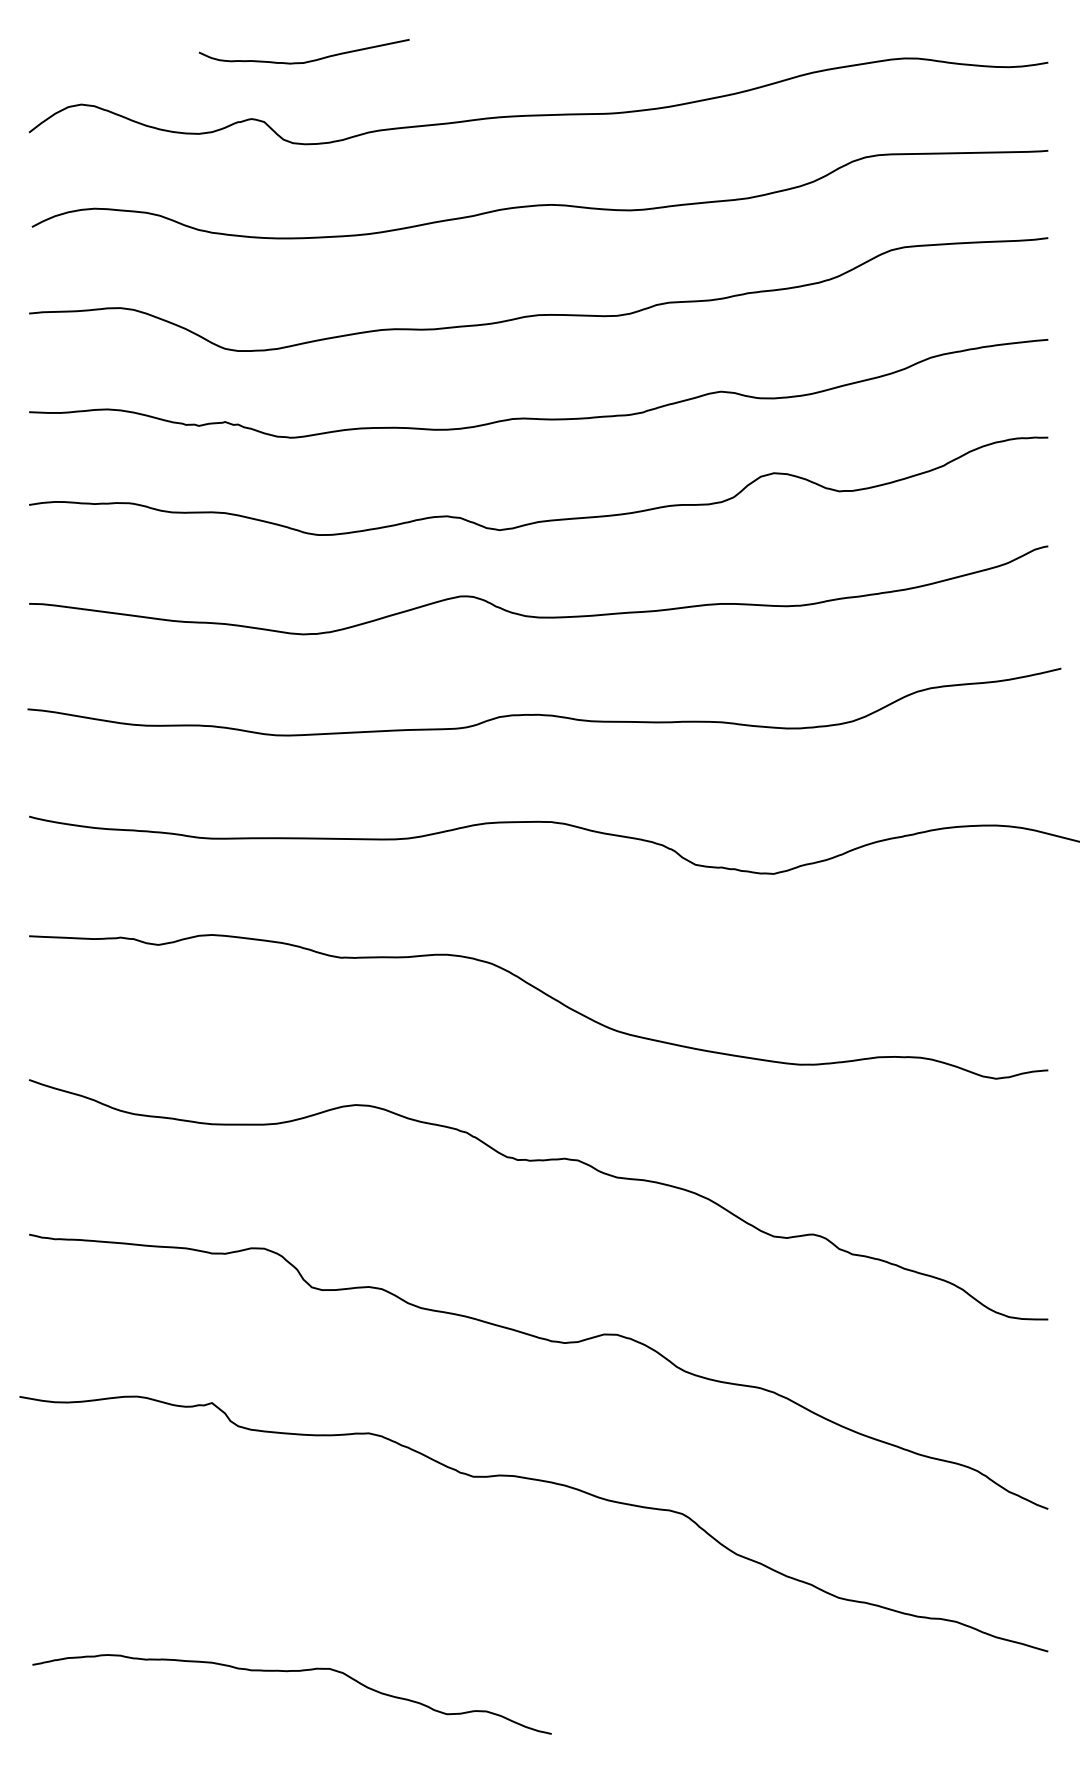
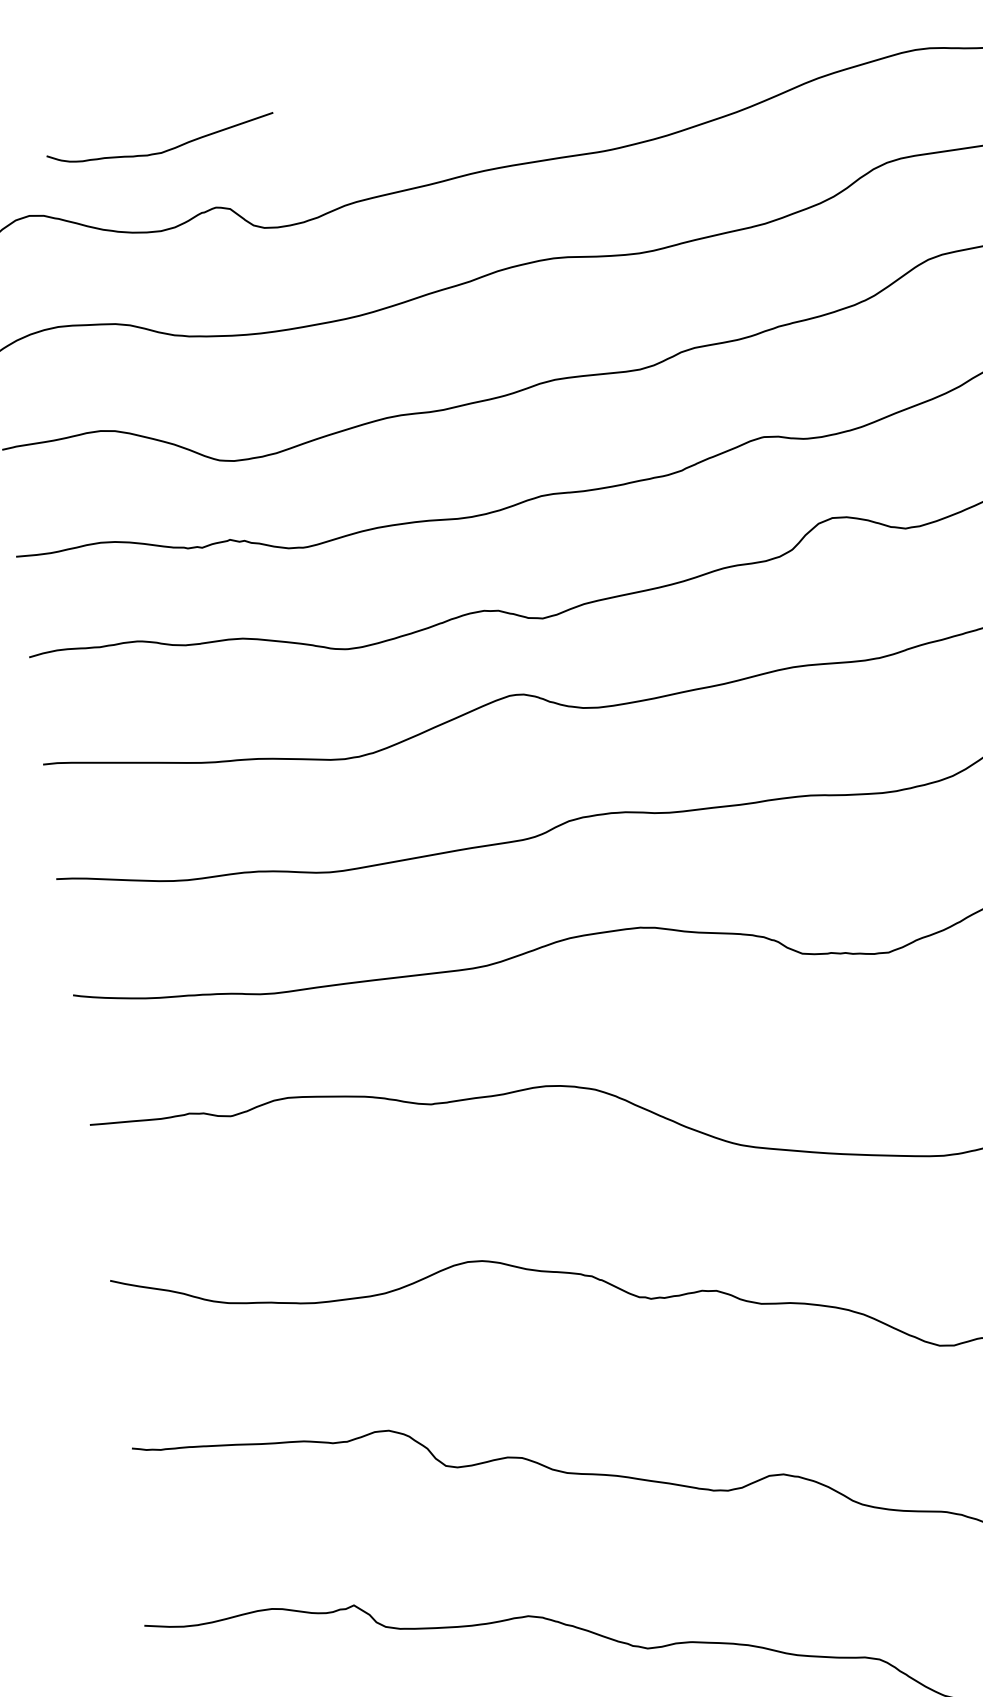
curve: (304, 61) -> (162, 151), moved

